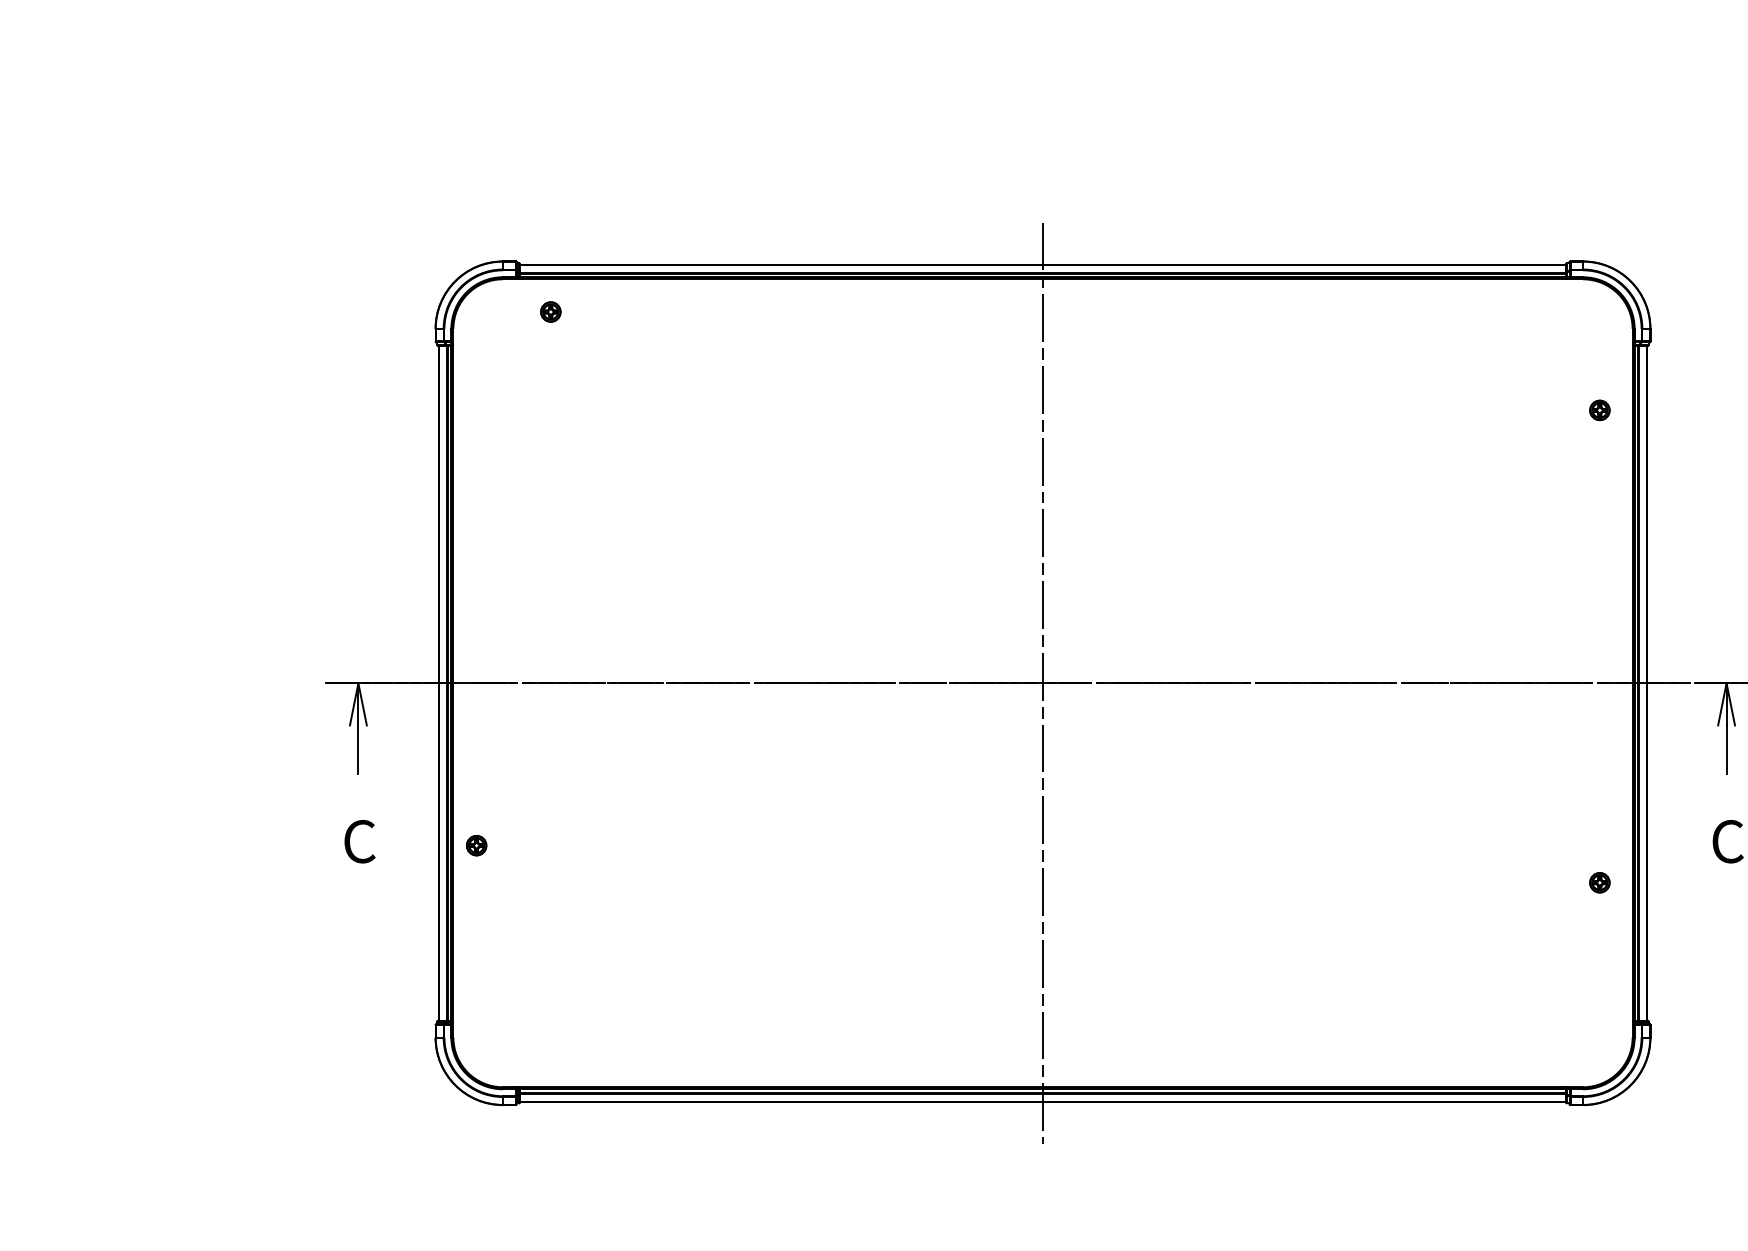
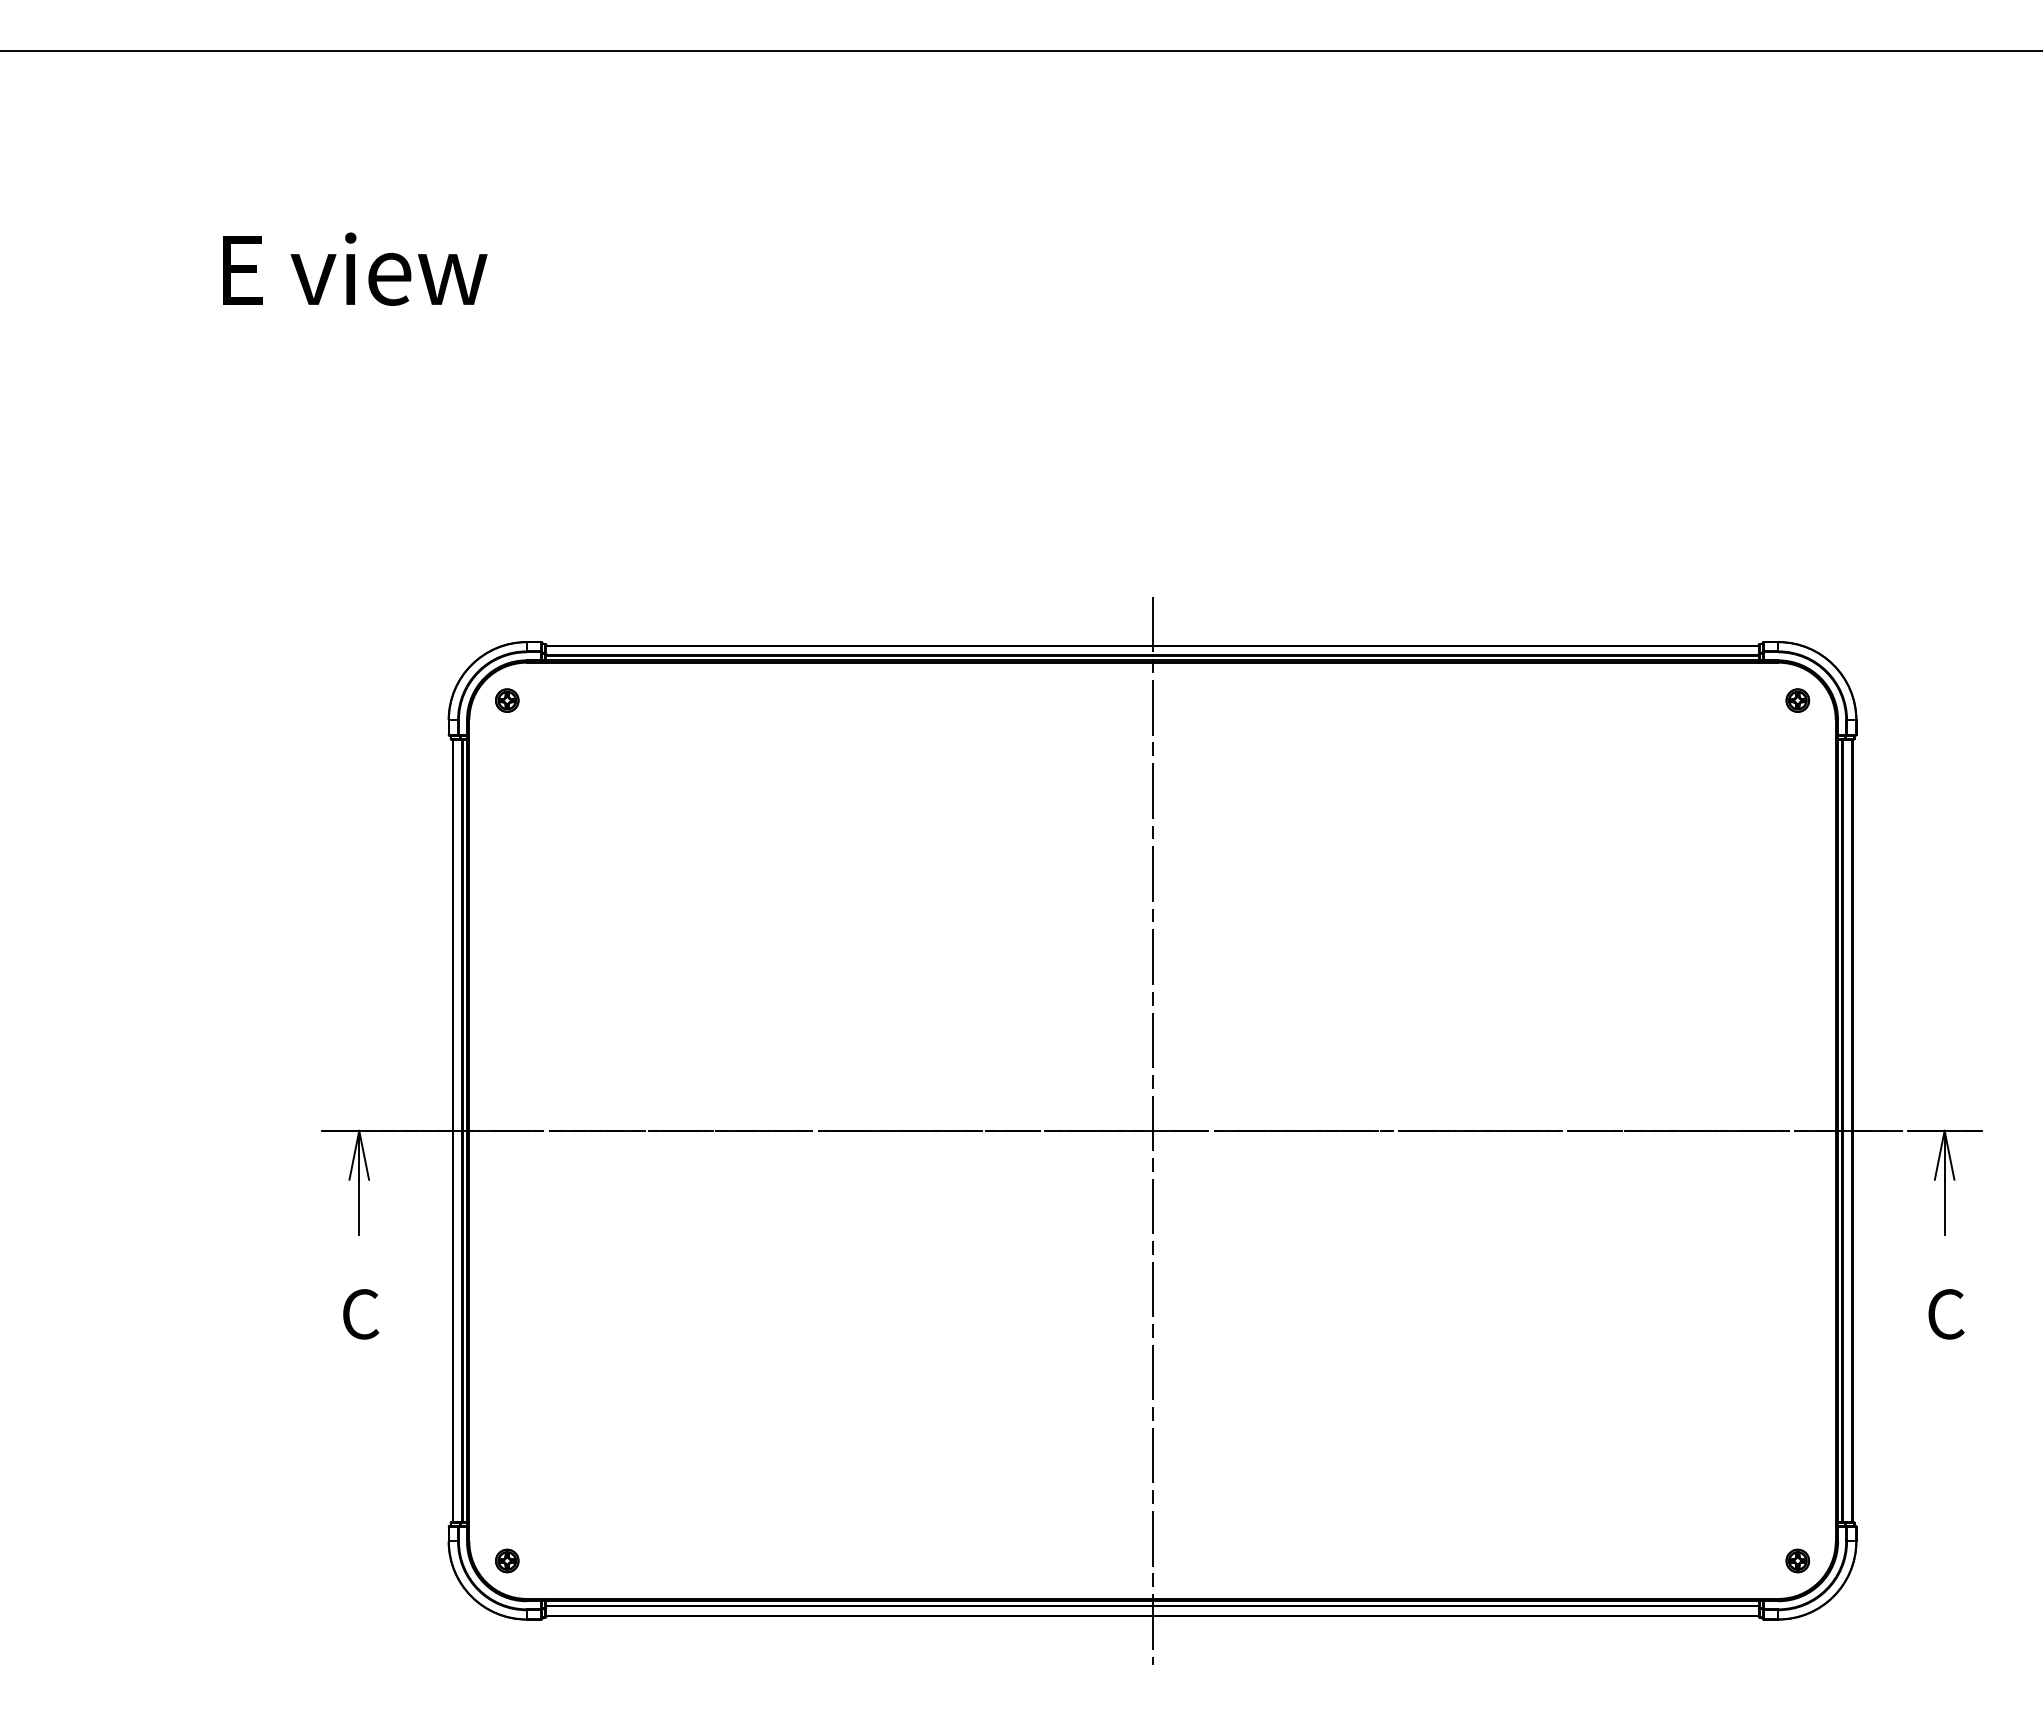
part: (551, 311) -> (507, 700), moved
part: (1599, 410) -> (1797, 700), moved
part: (476, 845) -> (507, 1560), moved
part: (1599, 882) -> (1797, 1560), moved

